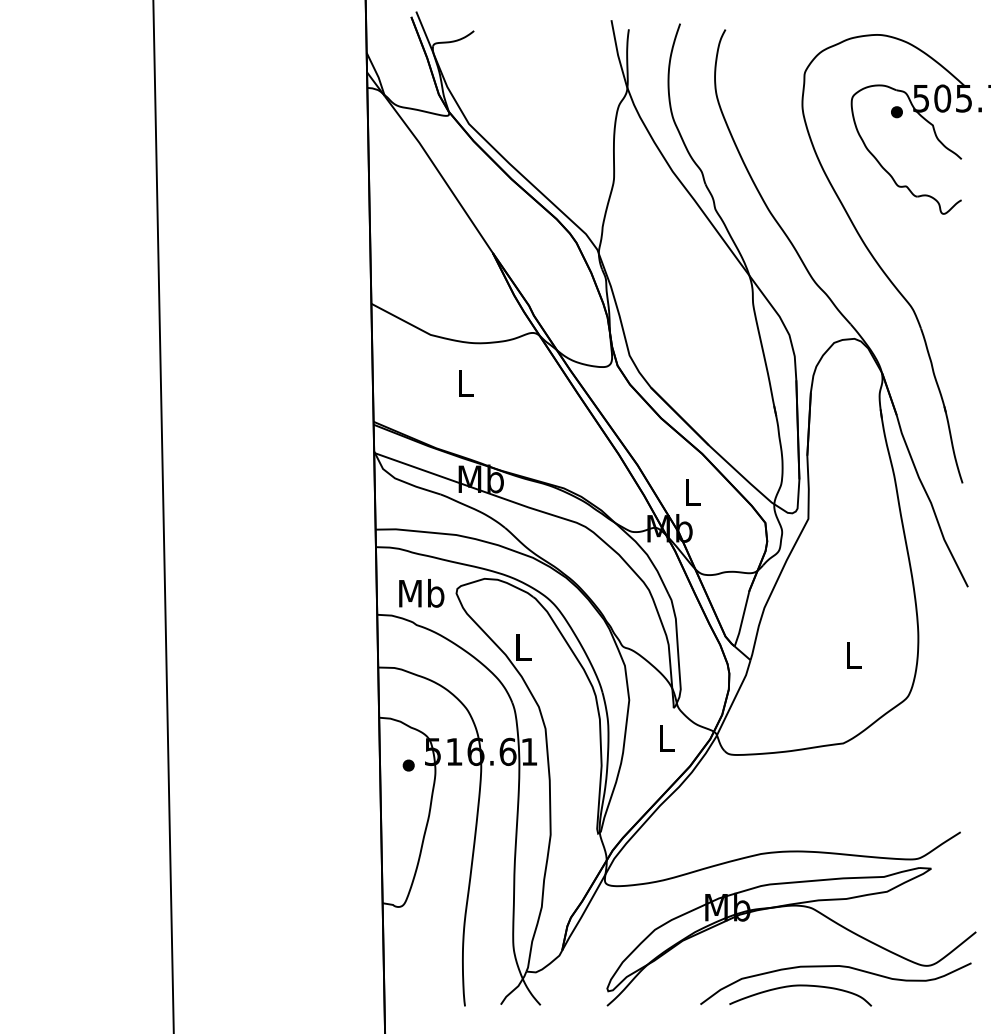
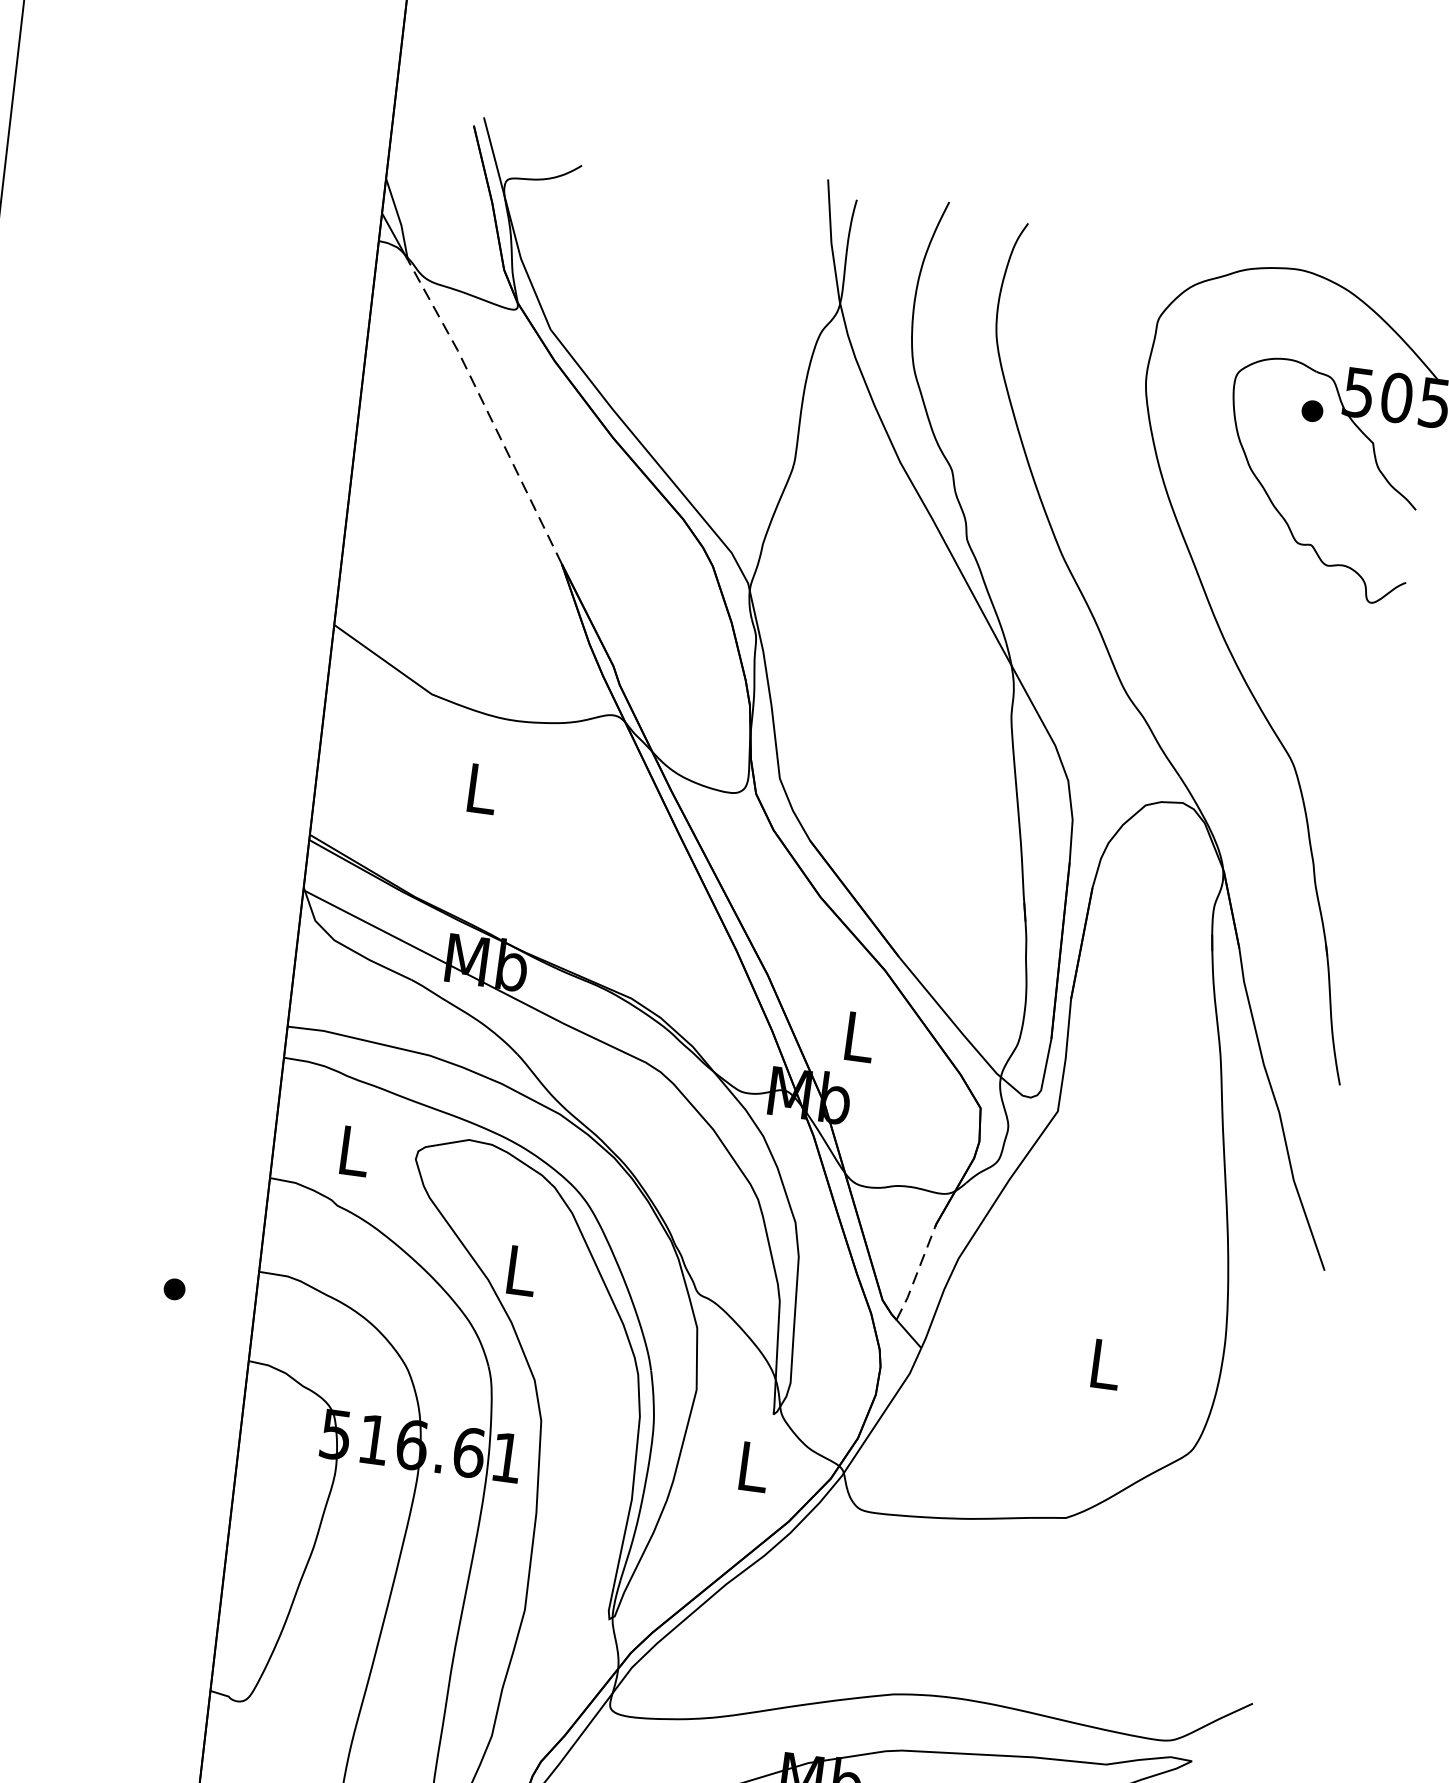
line: (439, 173) -> (486, 410), solid -> dashed
text: (421, 593) -> (353, 1150), Mb -> L
line: (742, 619) -> (916, 1273), solid -> dashed
part: (408, 765) -> (174, 1289), moved

